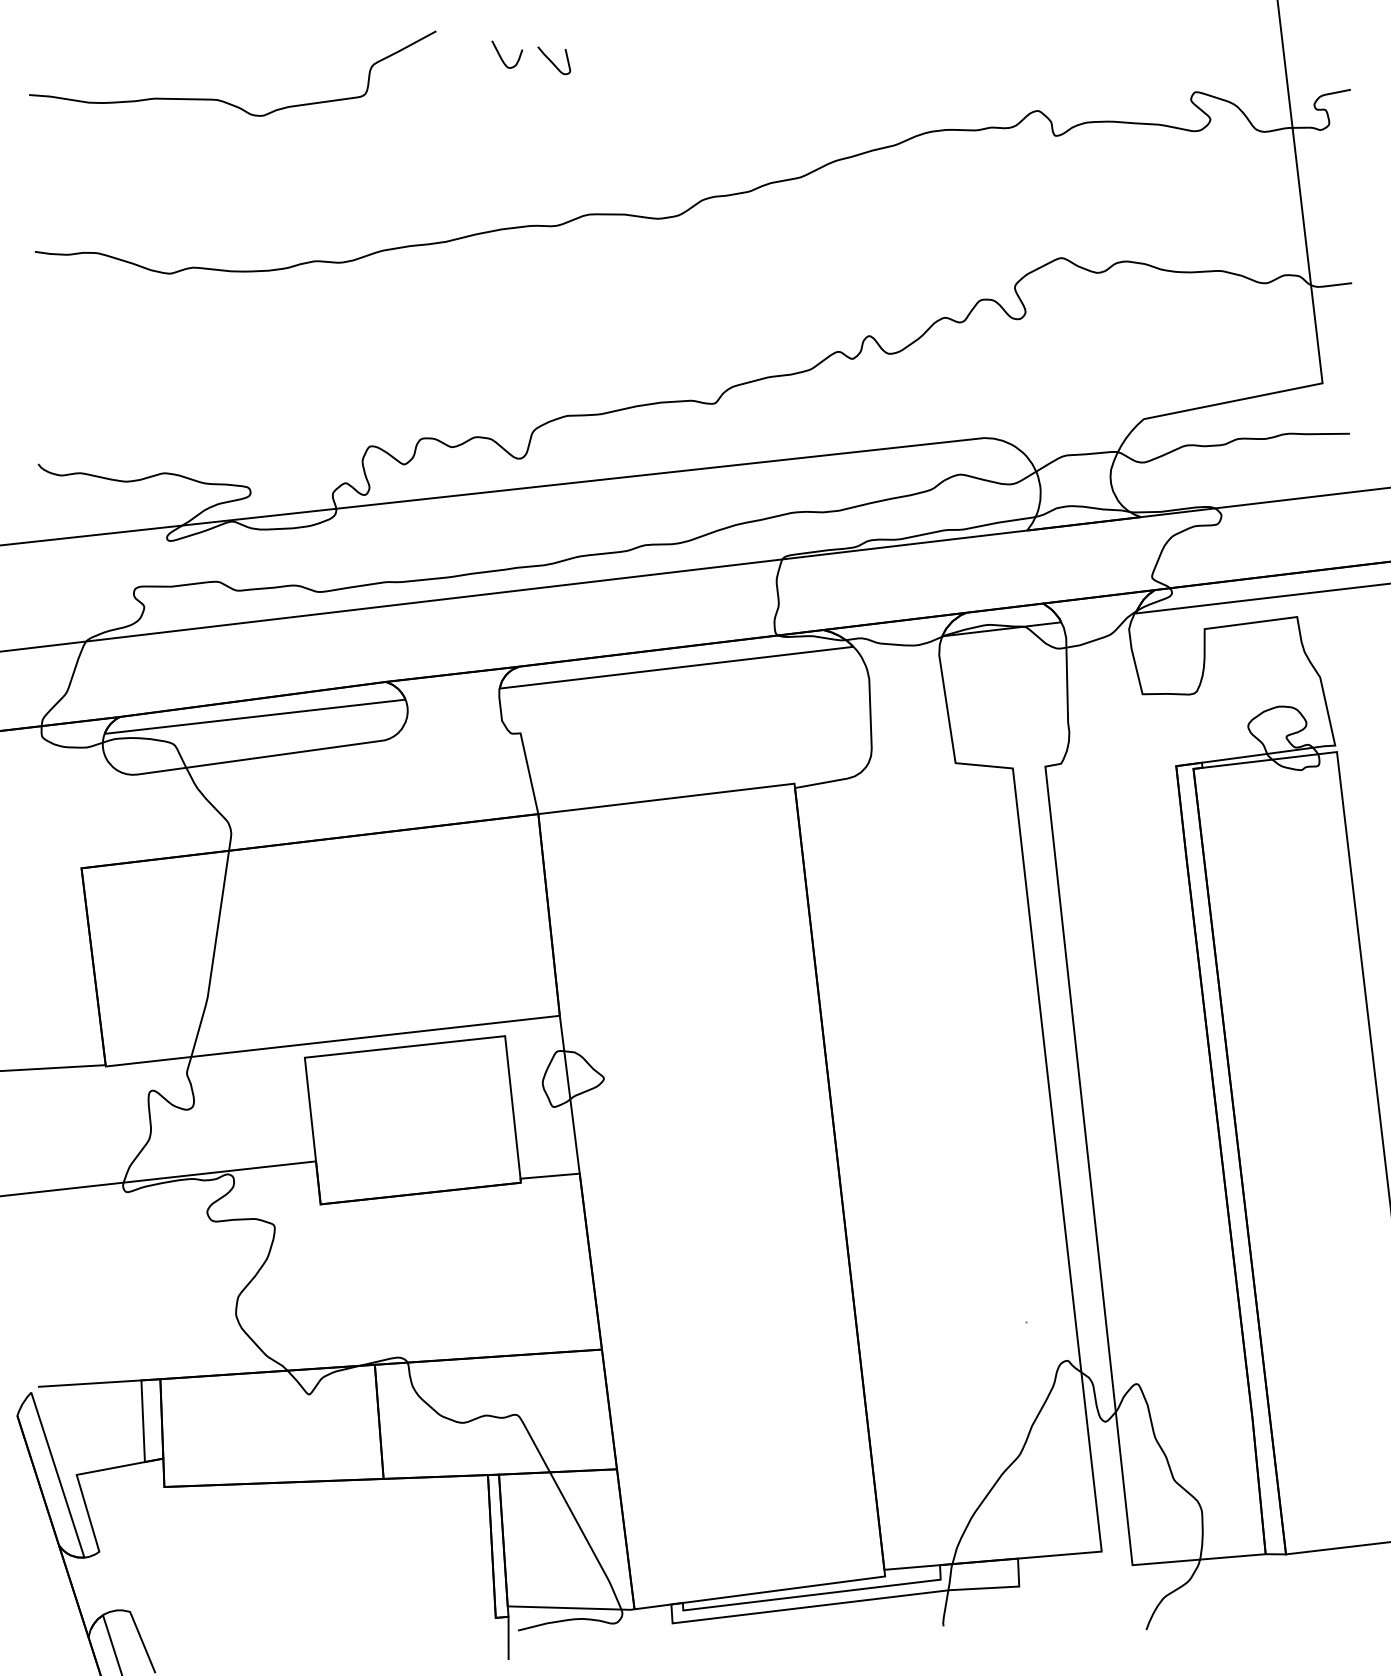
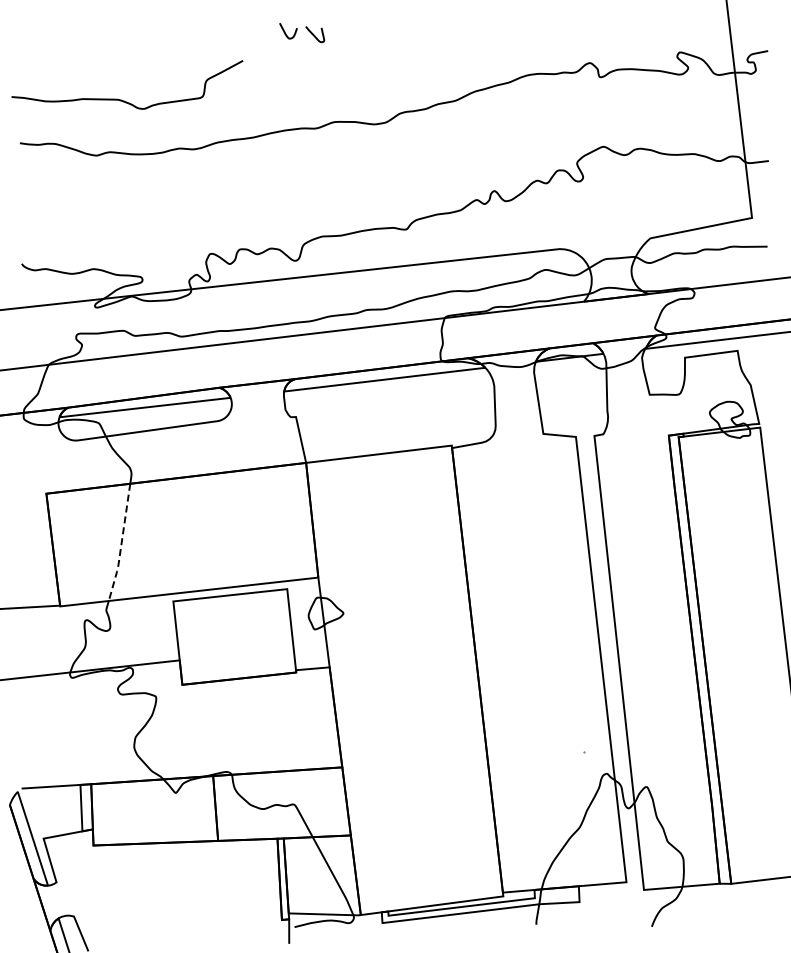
curve: (222, 99) -> (121, 99), moved
line: (213, 957) -> (121, 544), solid -> dashed

